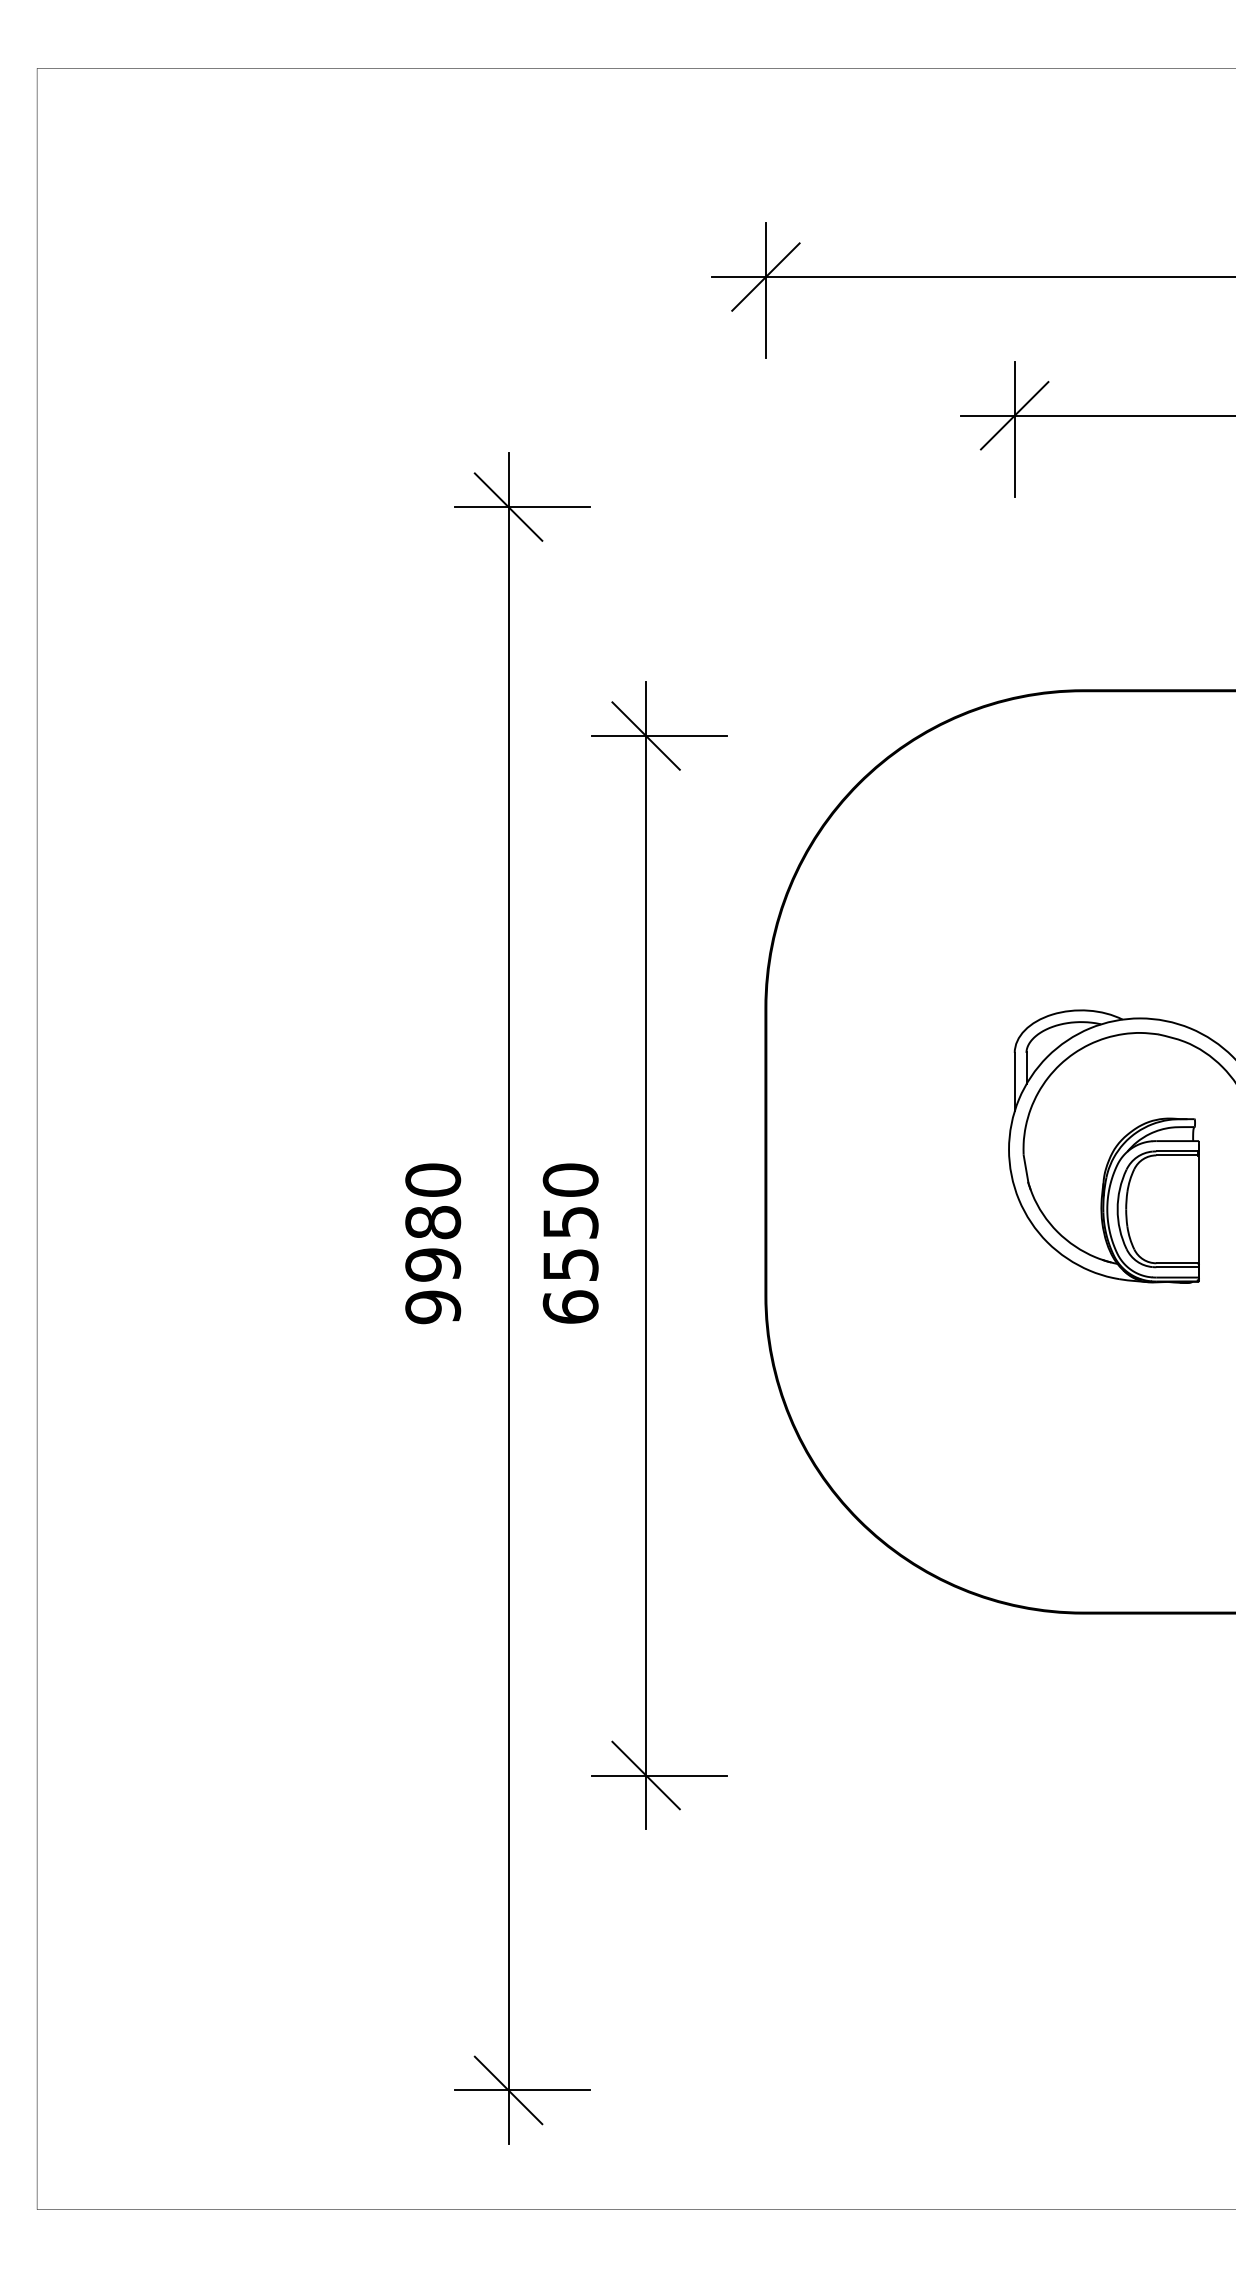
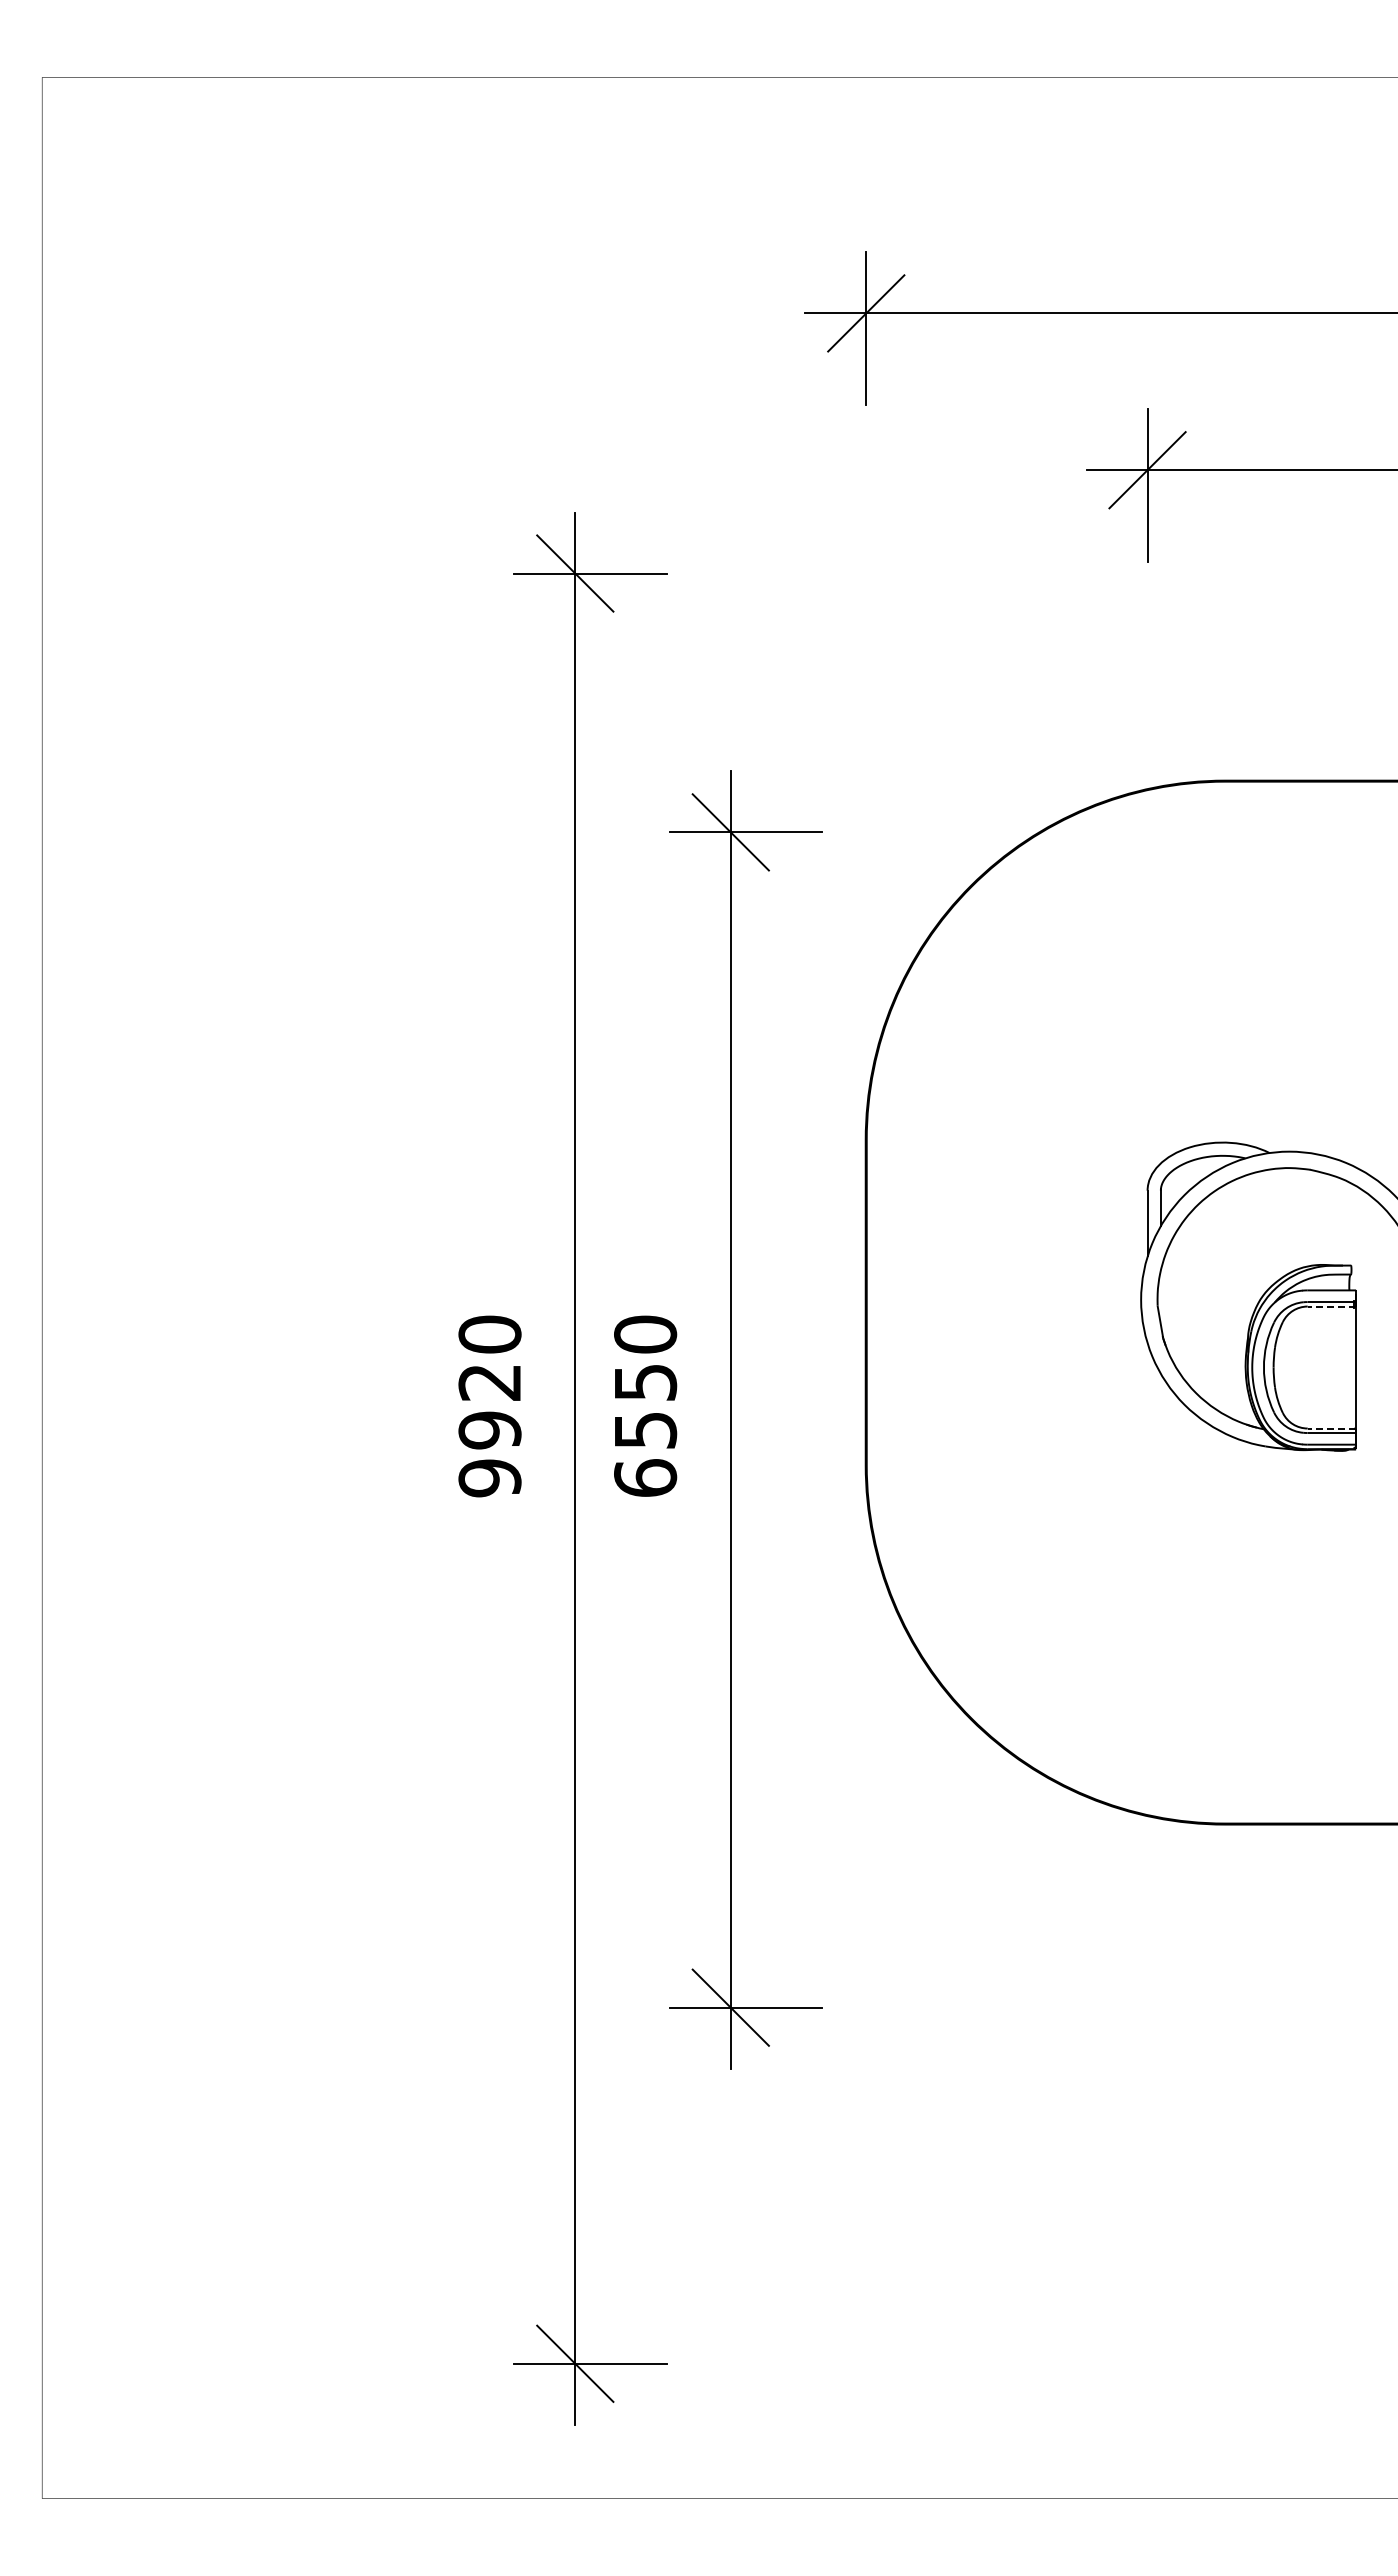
line: (1177, 1155) -> (1331, 1306), solid -> dashed
text: (432, 1222) -> (489, 1382), 9980 -> 9920
line: (1177, 1263) -> (1331, 1428), solid -> dashed

